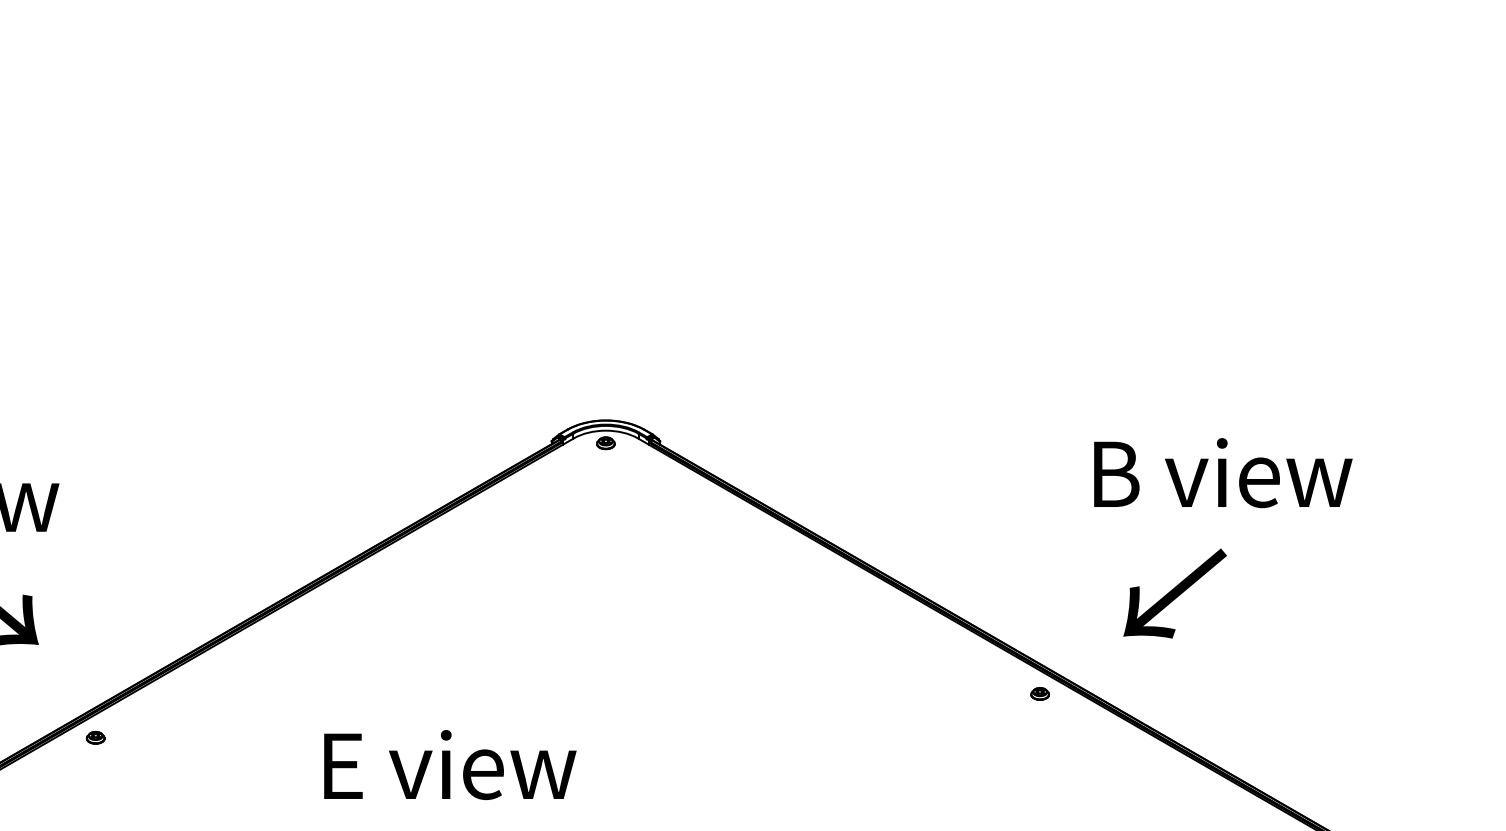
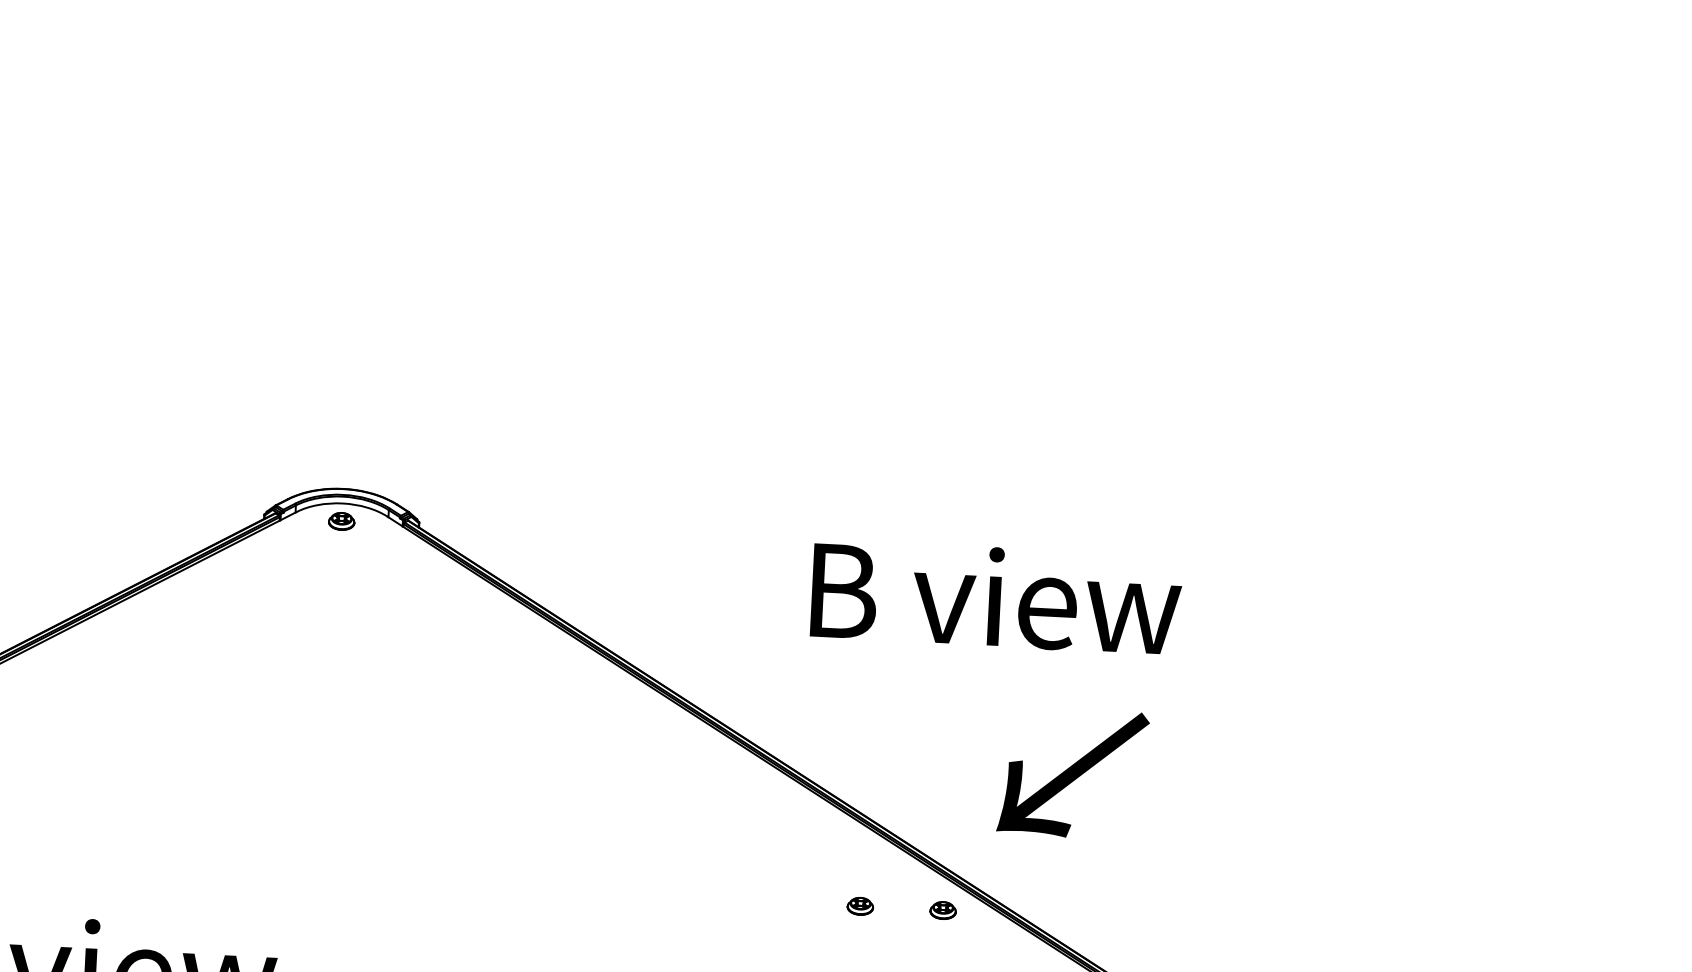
text: (1223, 473) -> (996, 597), moved
text: (1174, 593) -> (1072, 773), moved
part: (981, 693) -> (859, 905), added

